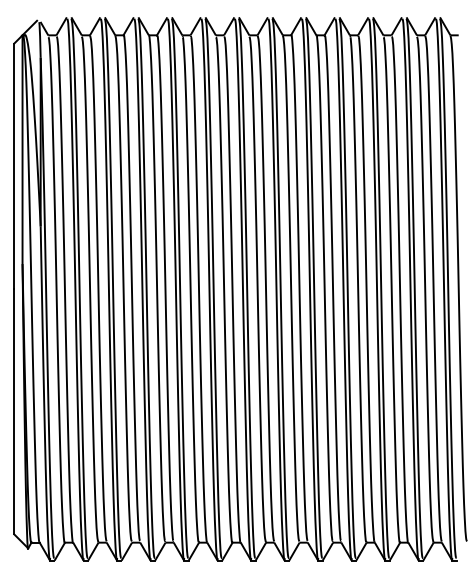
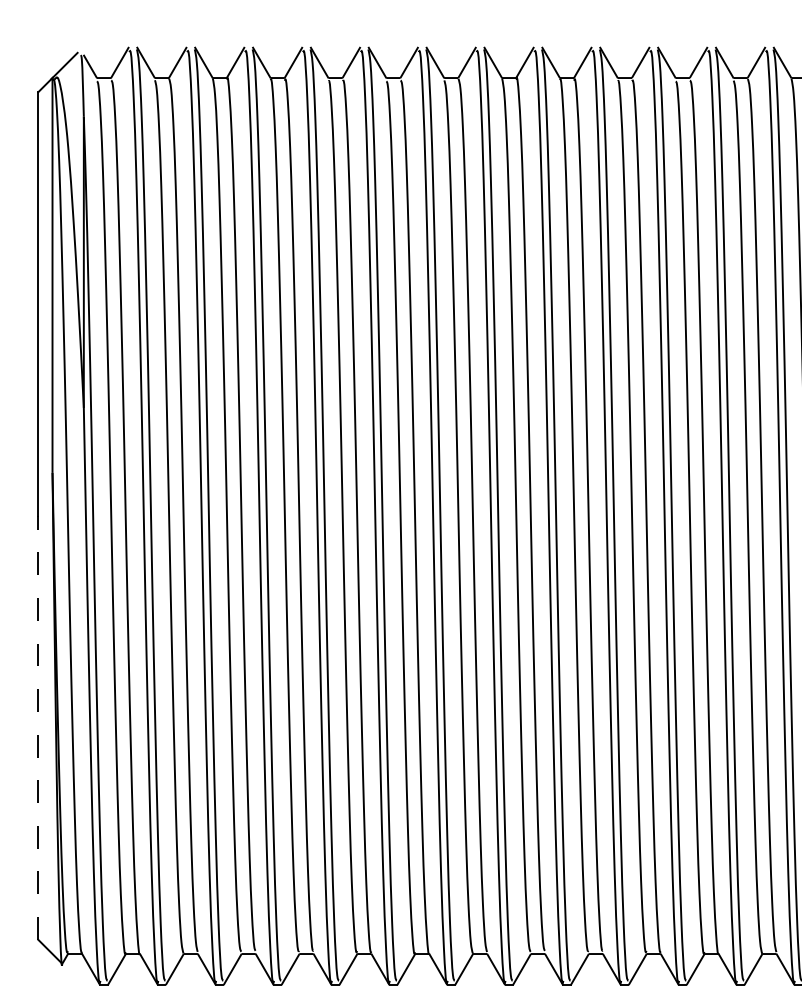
line: (14, 411) -> (38, 727), solid -> dashed

